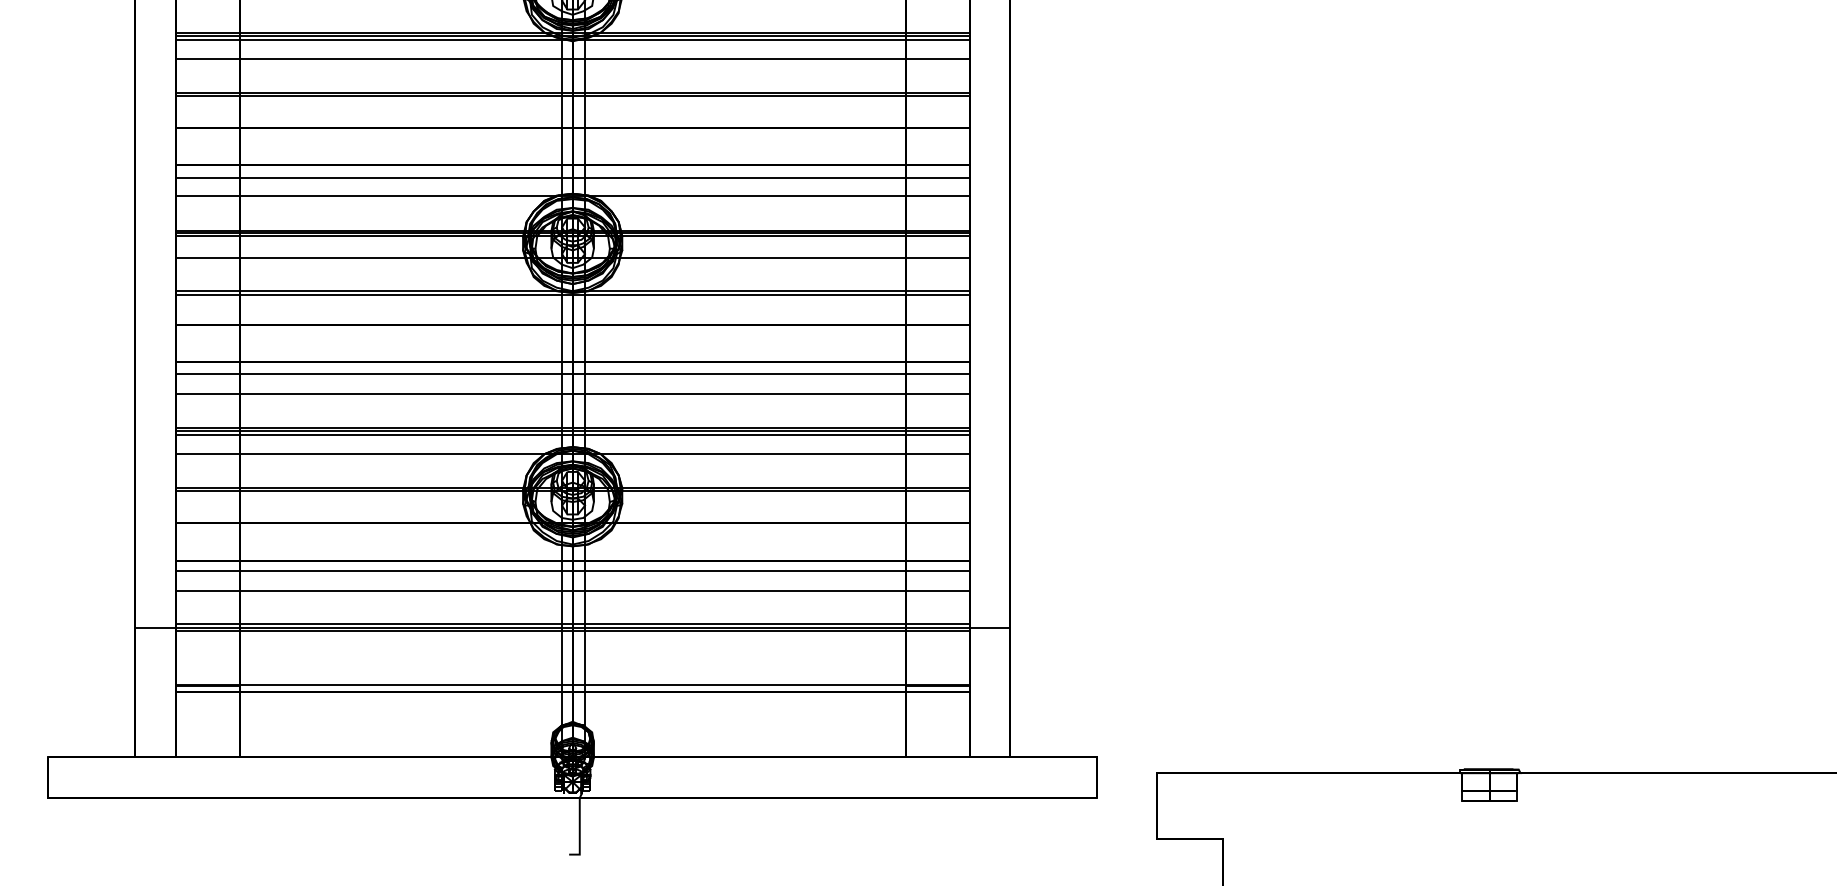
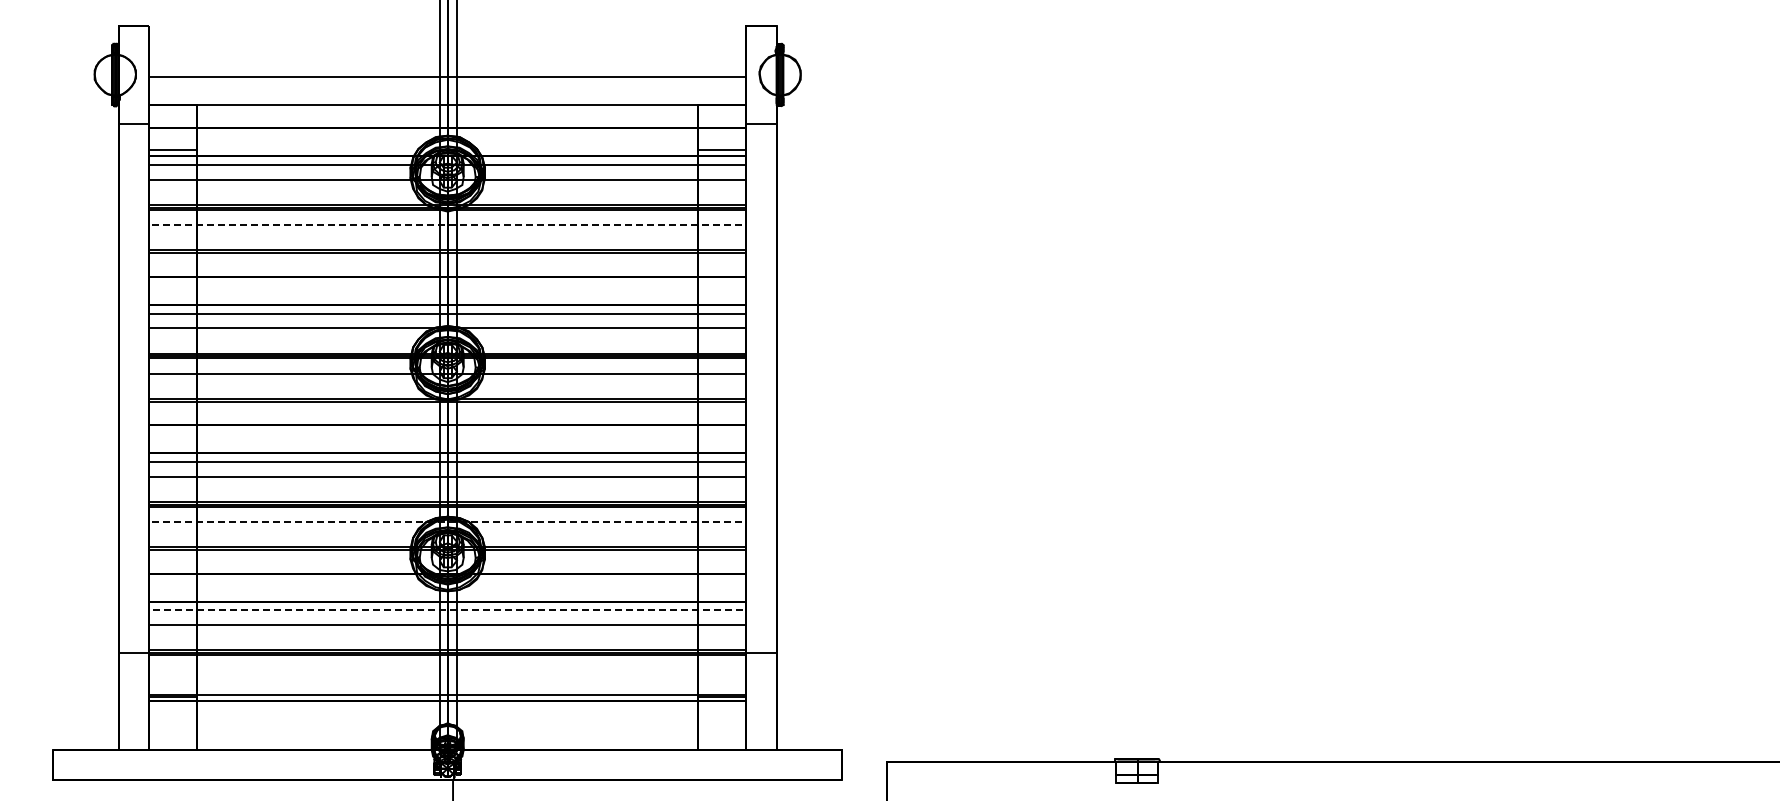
line: (557, 58) -> (436, 224), solid -> dashed
line: (557, 454) -> (436, 522), solid -> dashed
line: (577, 570) -> (451, 609), solid -> dashed

